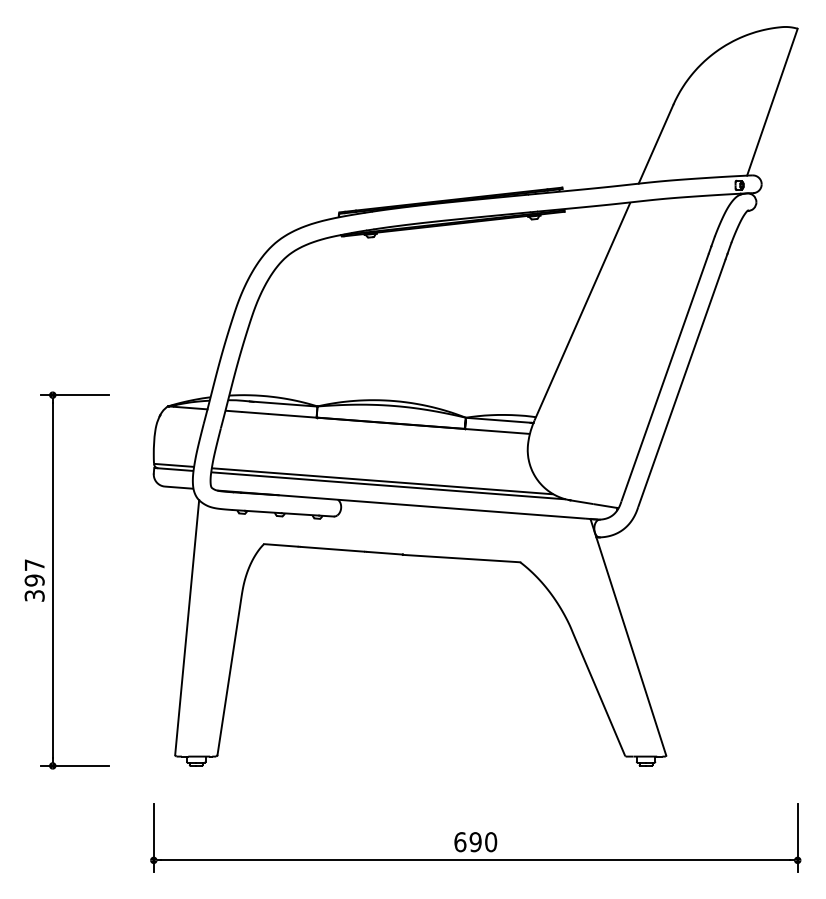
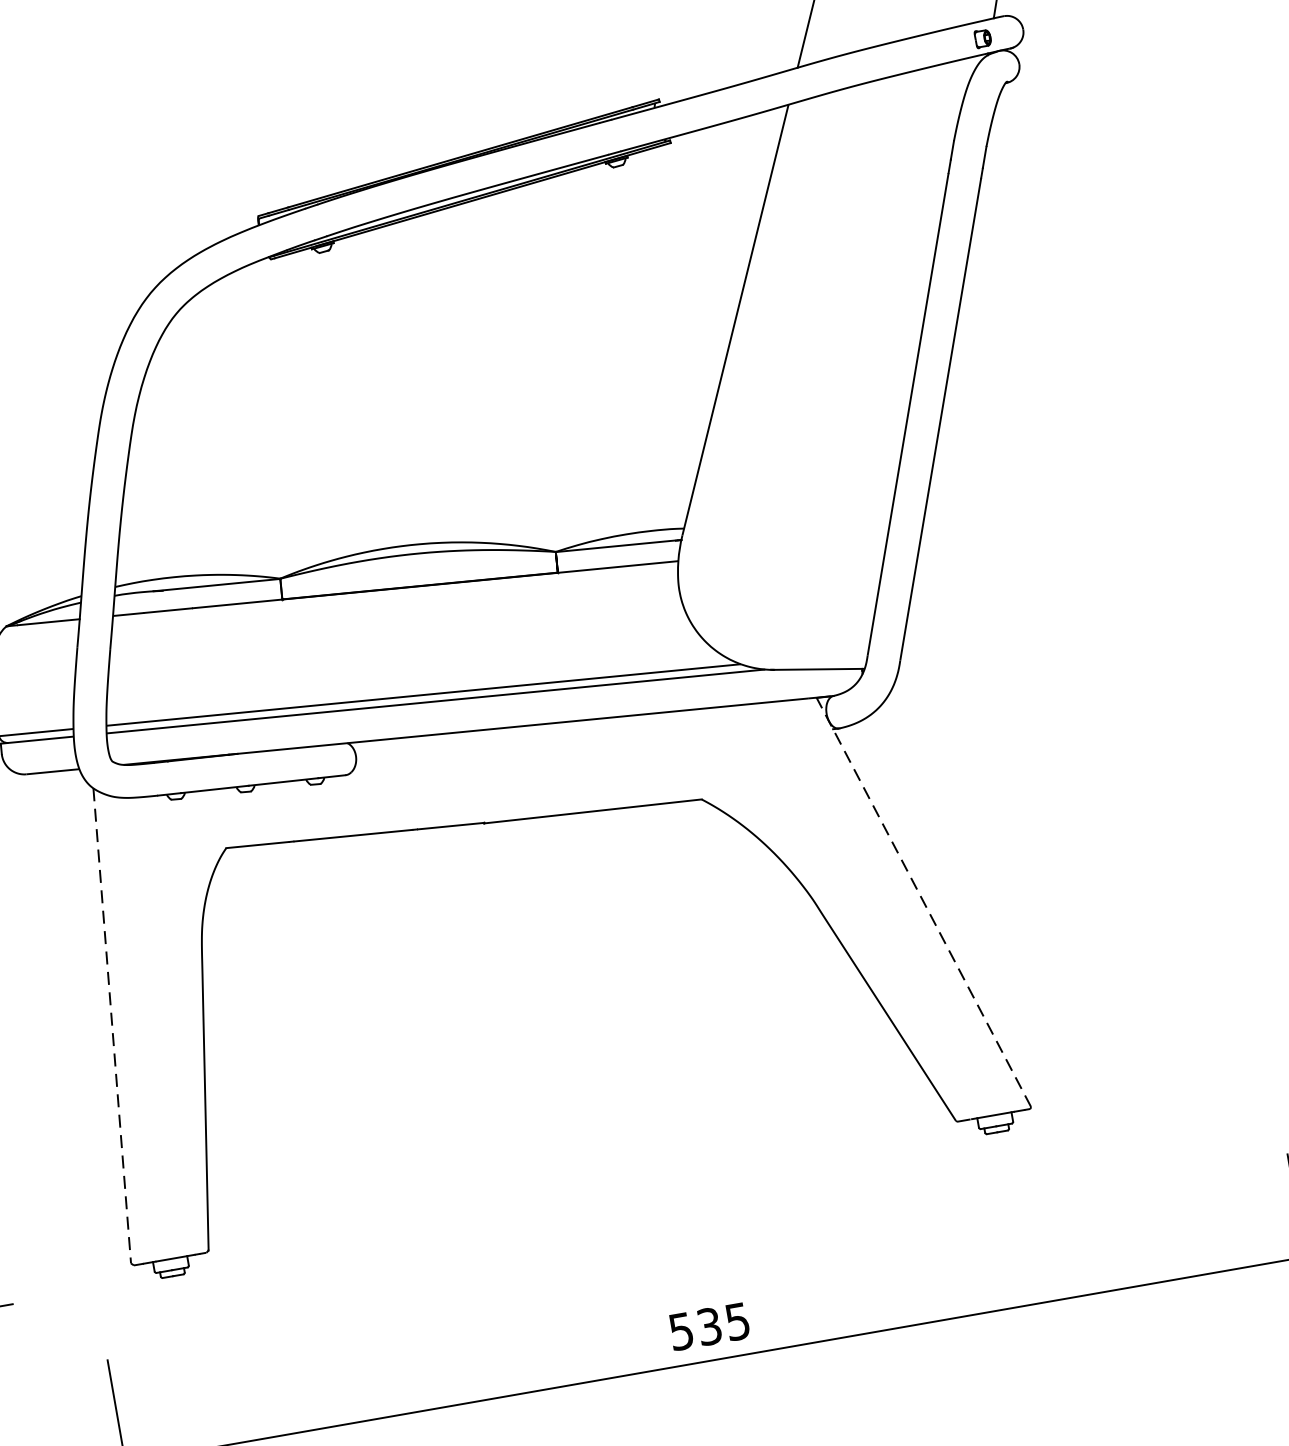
line: (187, 628) -> (113, 1027), solid -> dashed
line: (628, 636) -> (923, 900), solid -> dashed
text: (475, 842) -> (709, 1327), 690 -> 535

